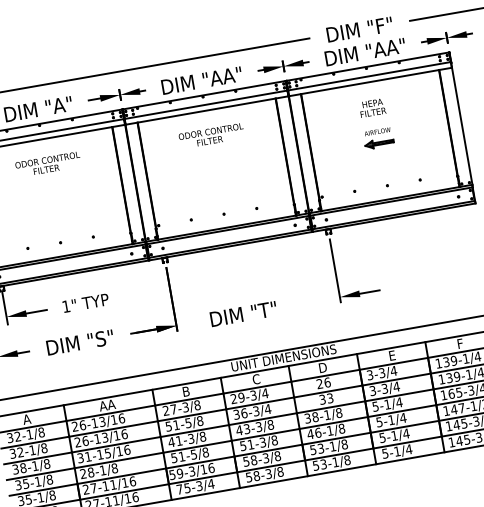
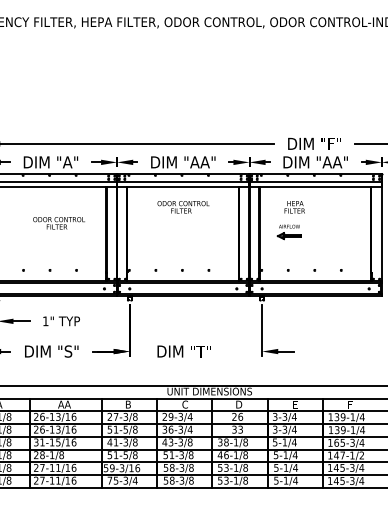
text: (372, 108) -> (294, 207), moved
part: (377, 139) -> (288, 232), moved
text: (47, 165) -> (58, 223), moved

